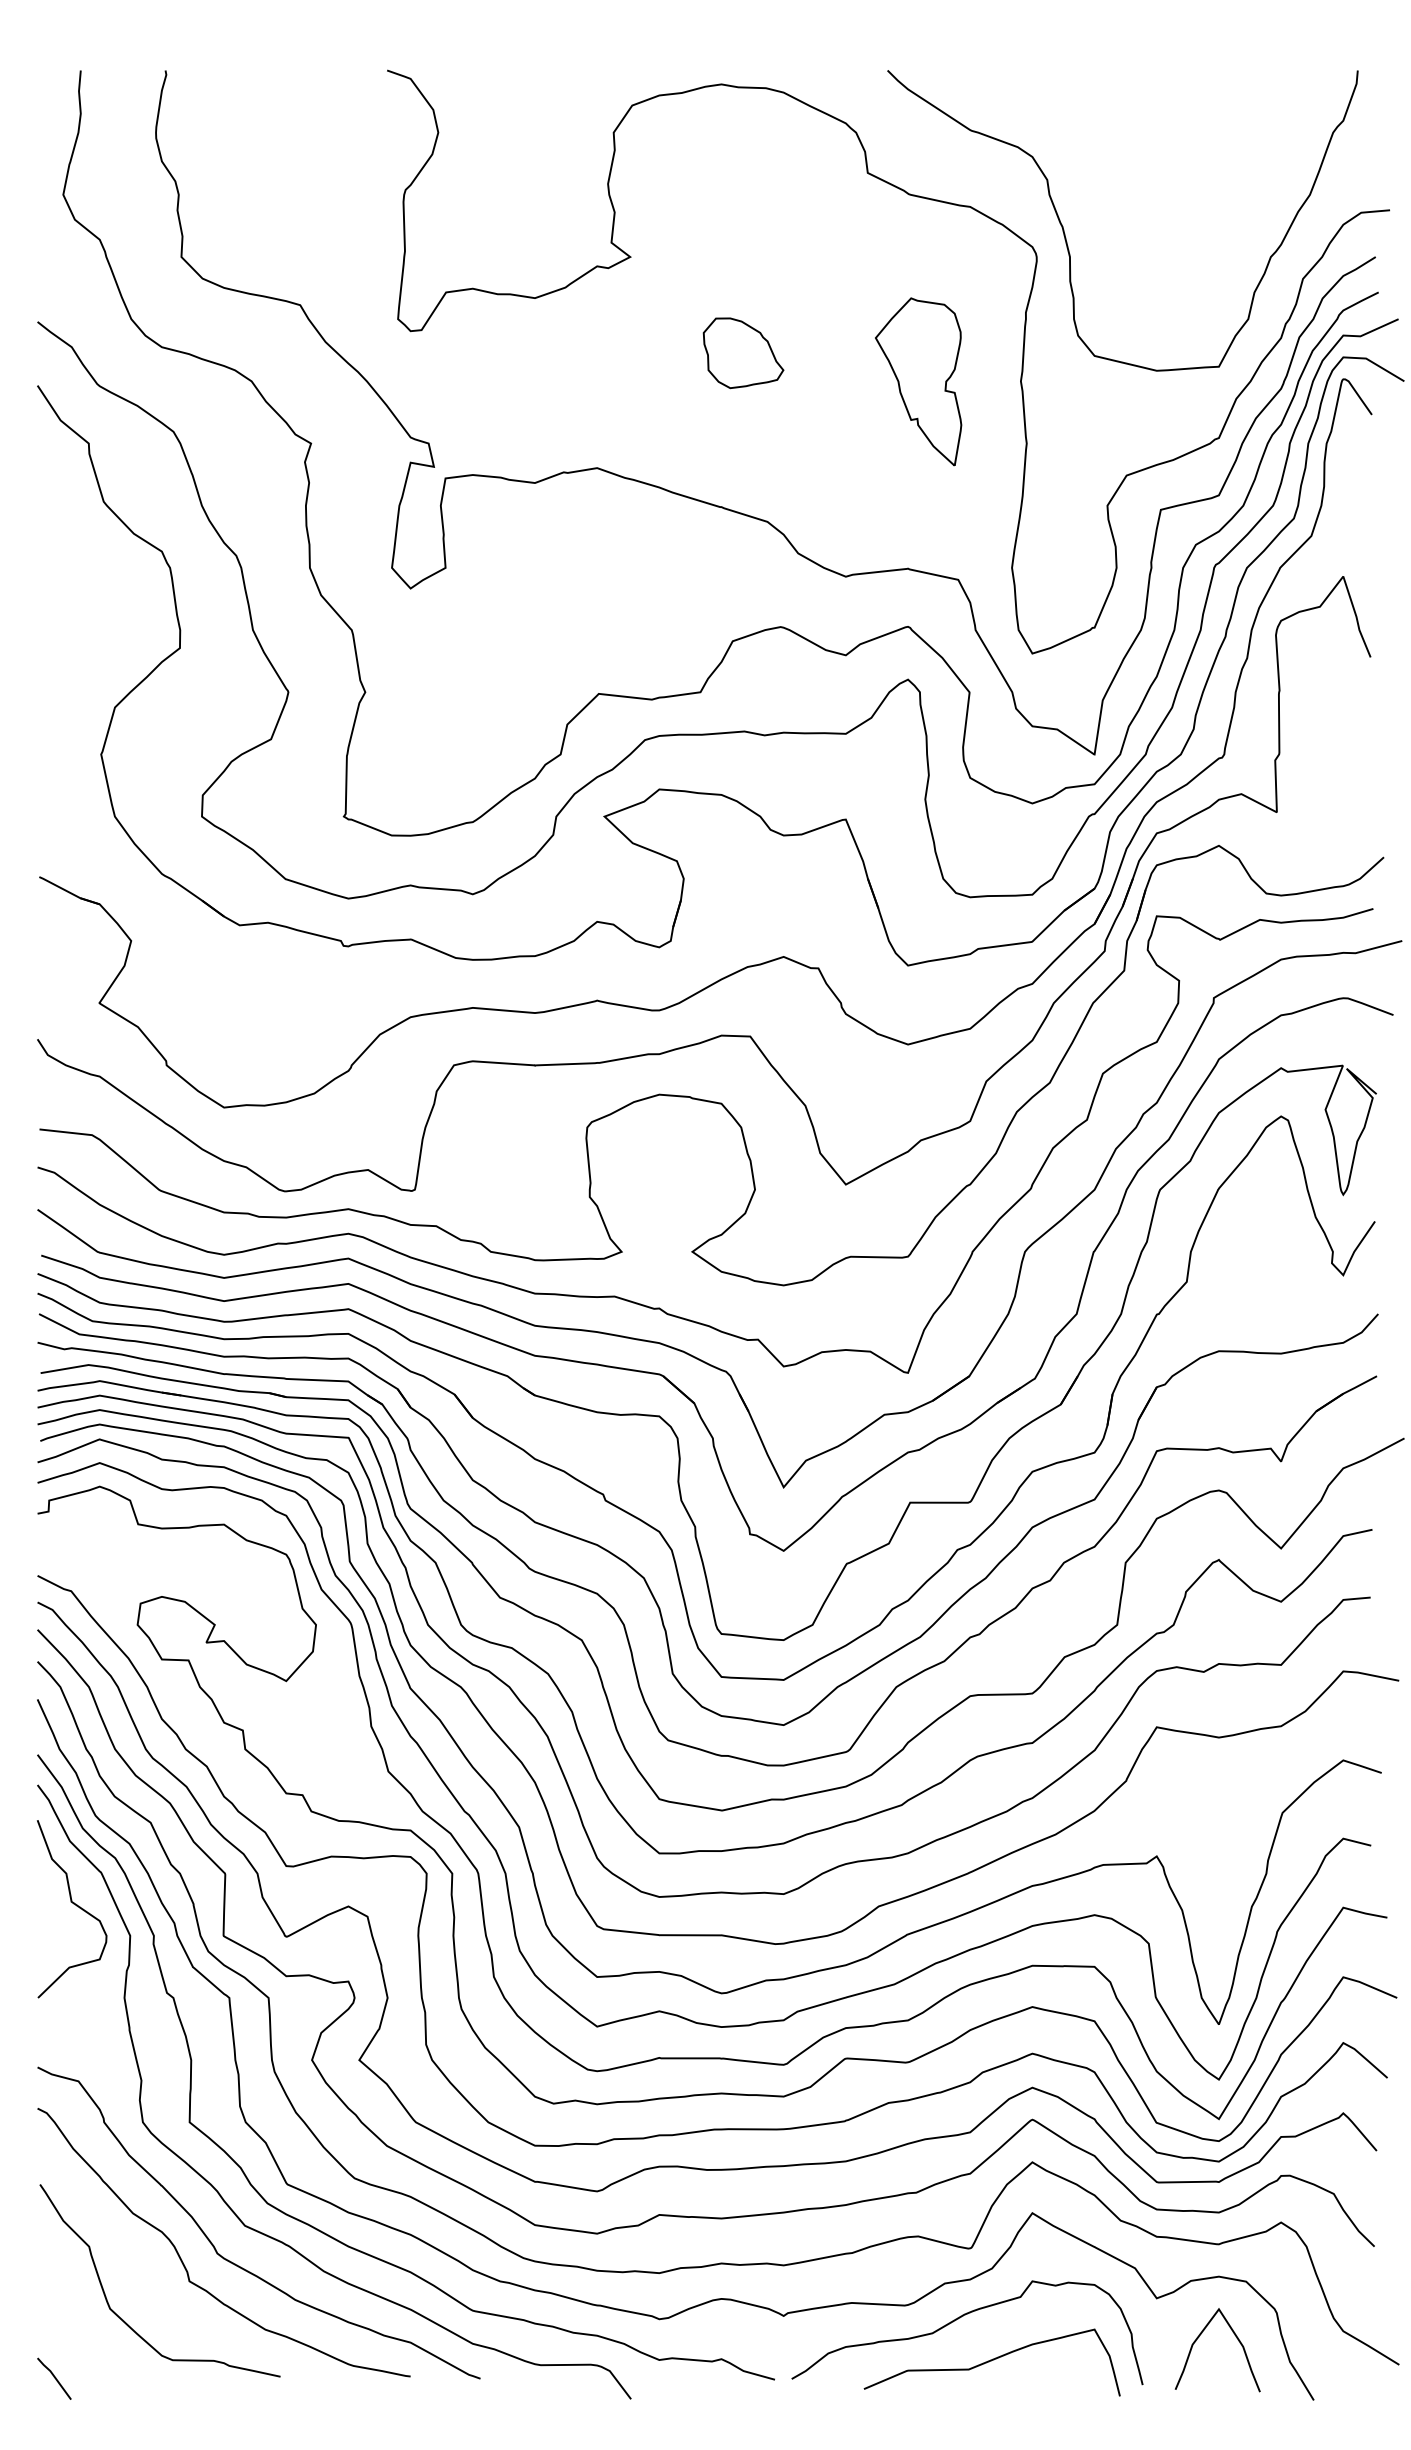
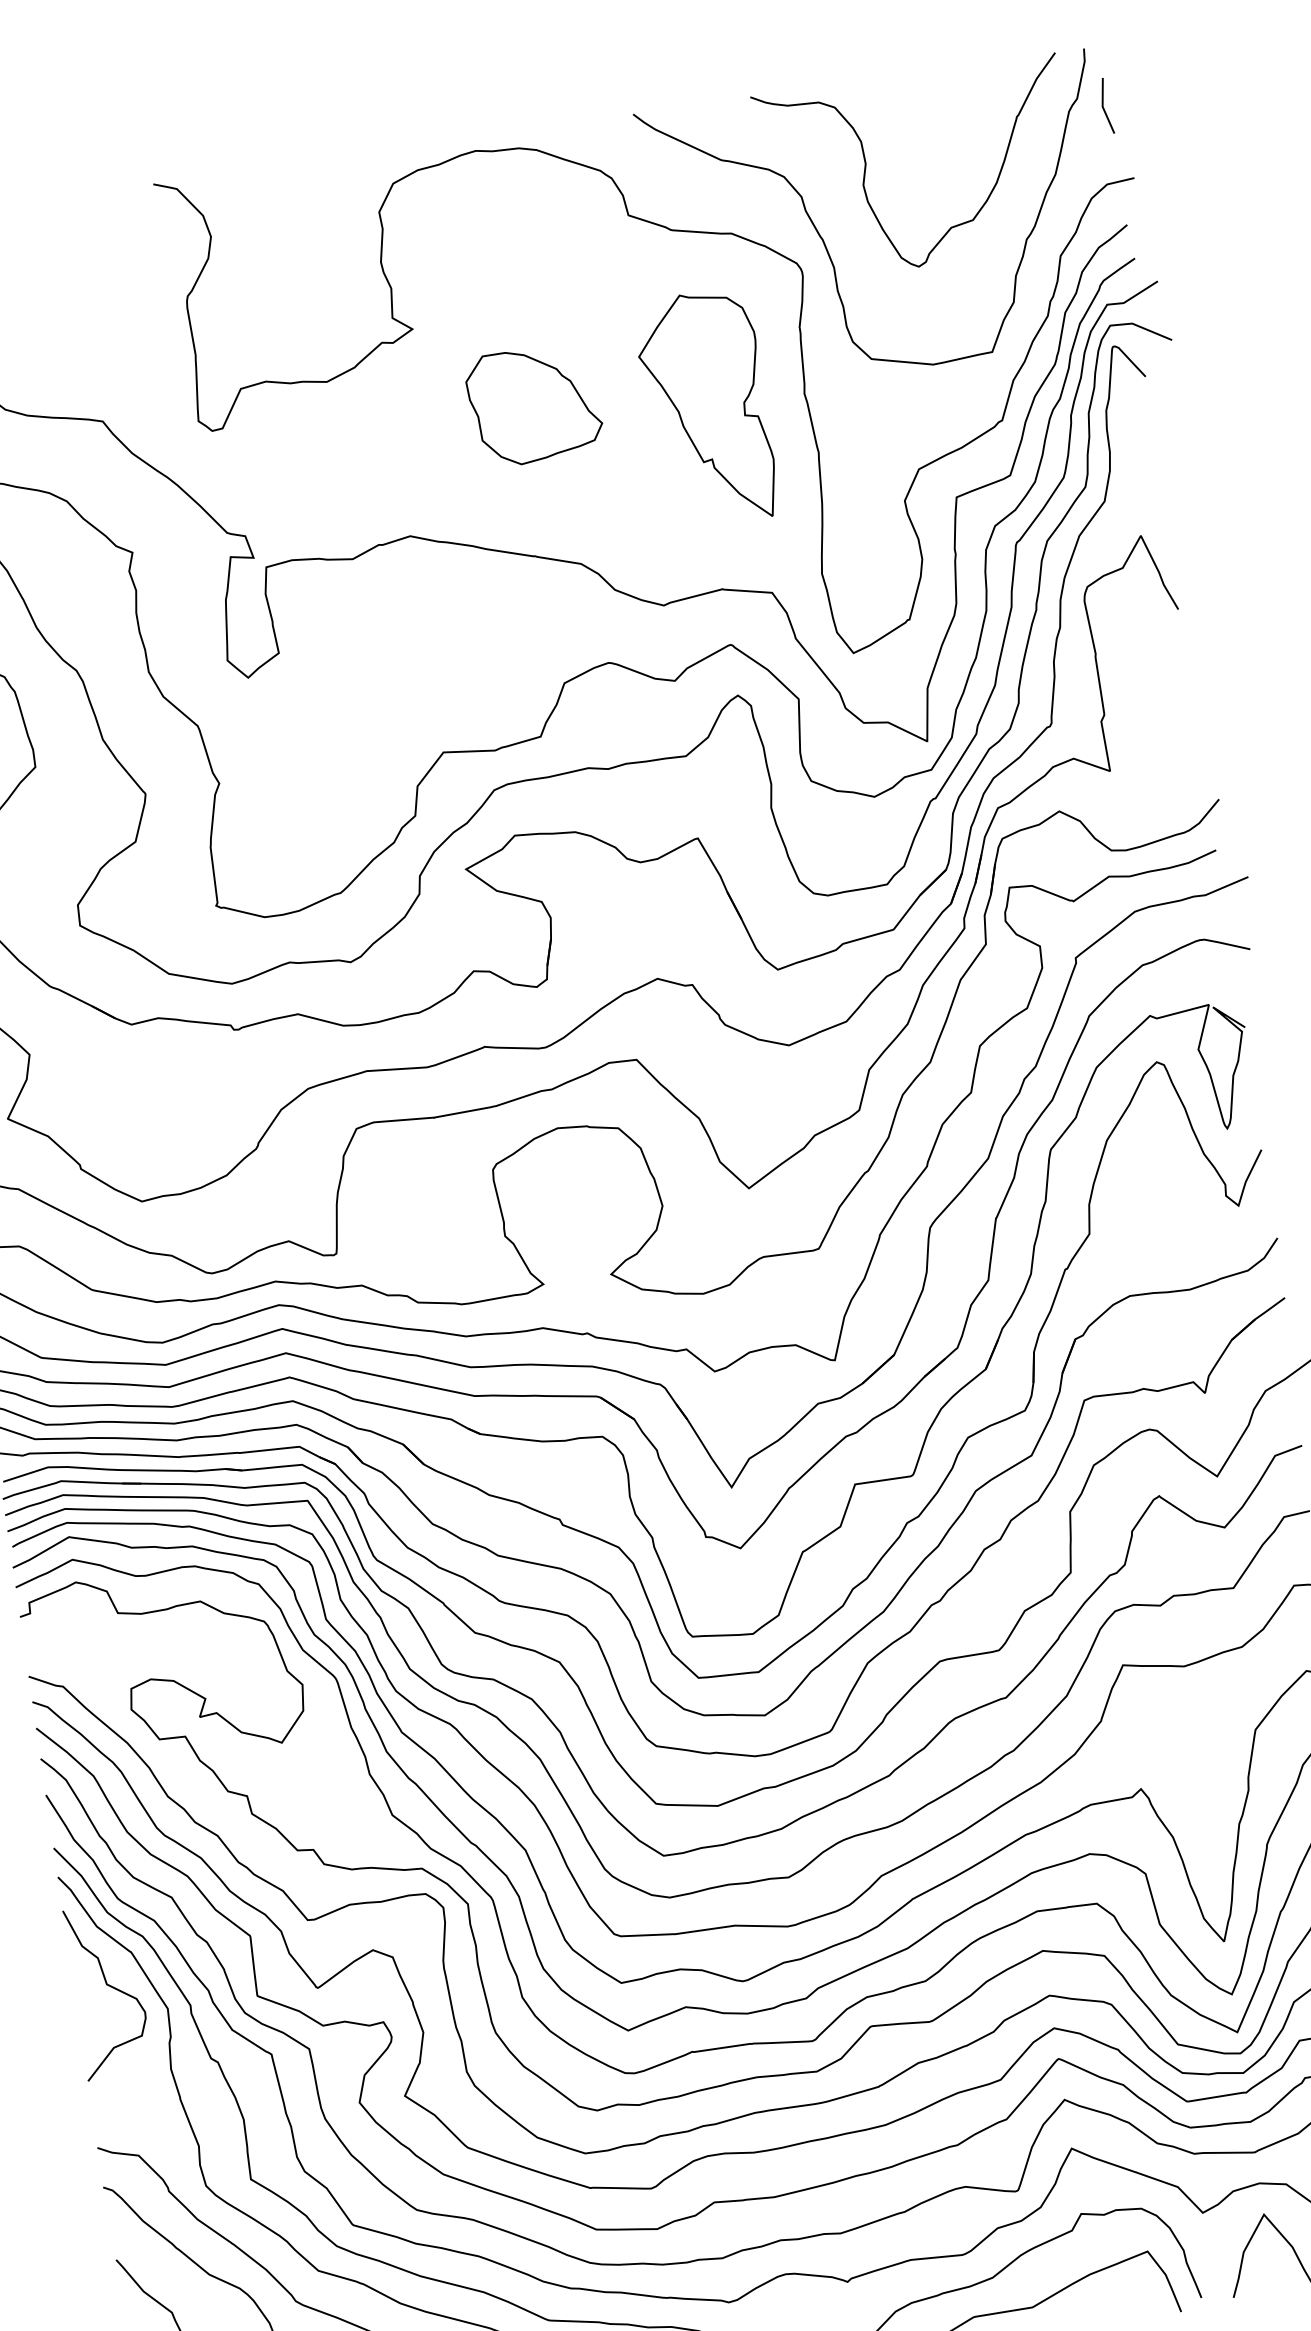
line: (1369, 132) -> (1103, 106), added
curve: (1118, 157) -> (866, 165), added
part: (743, 353) -> (534, 405), size x1.67
part: (918, 381) -> (706, 408), size x1.43

